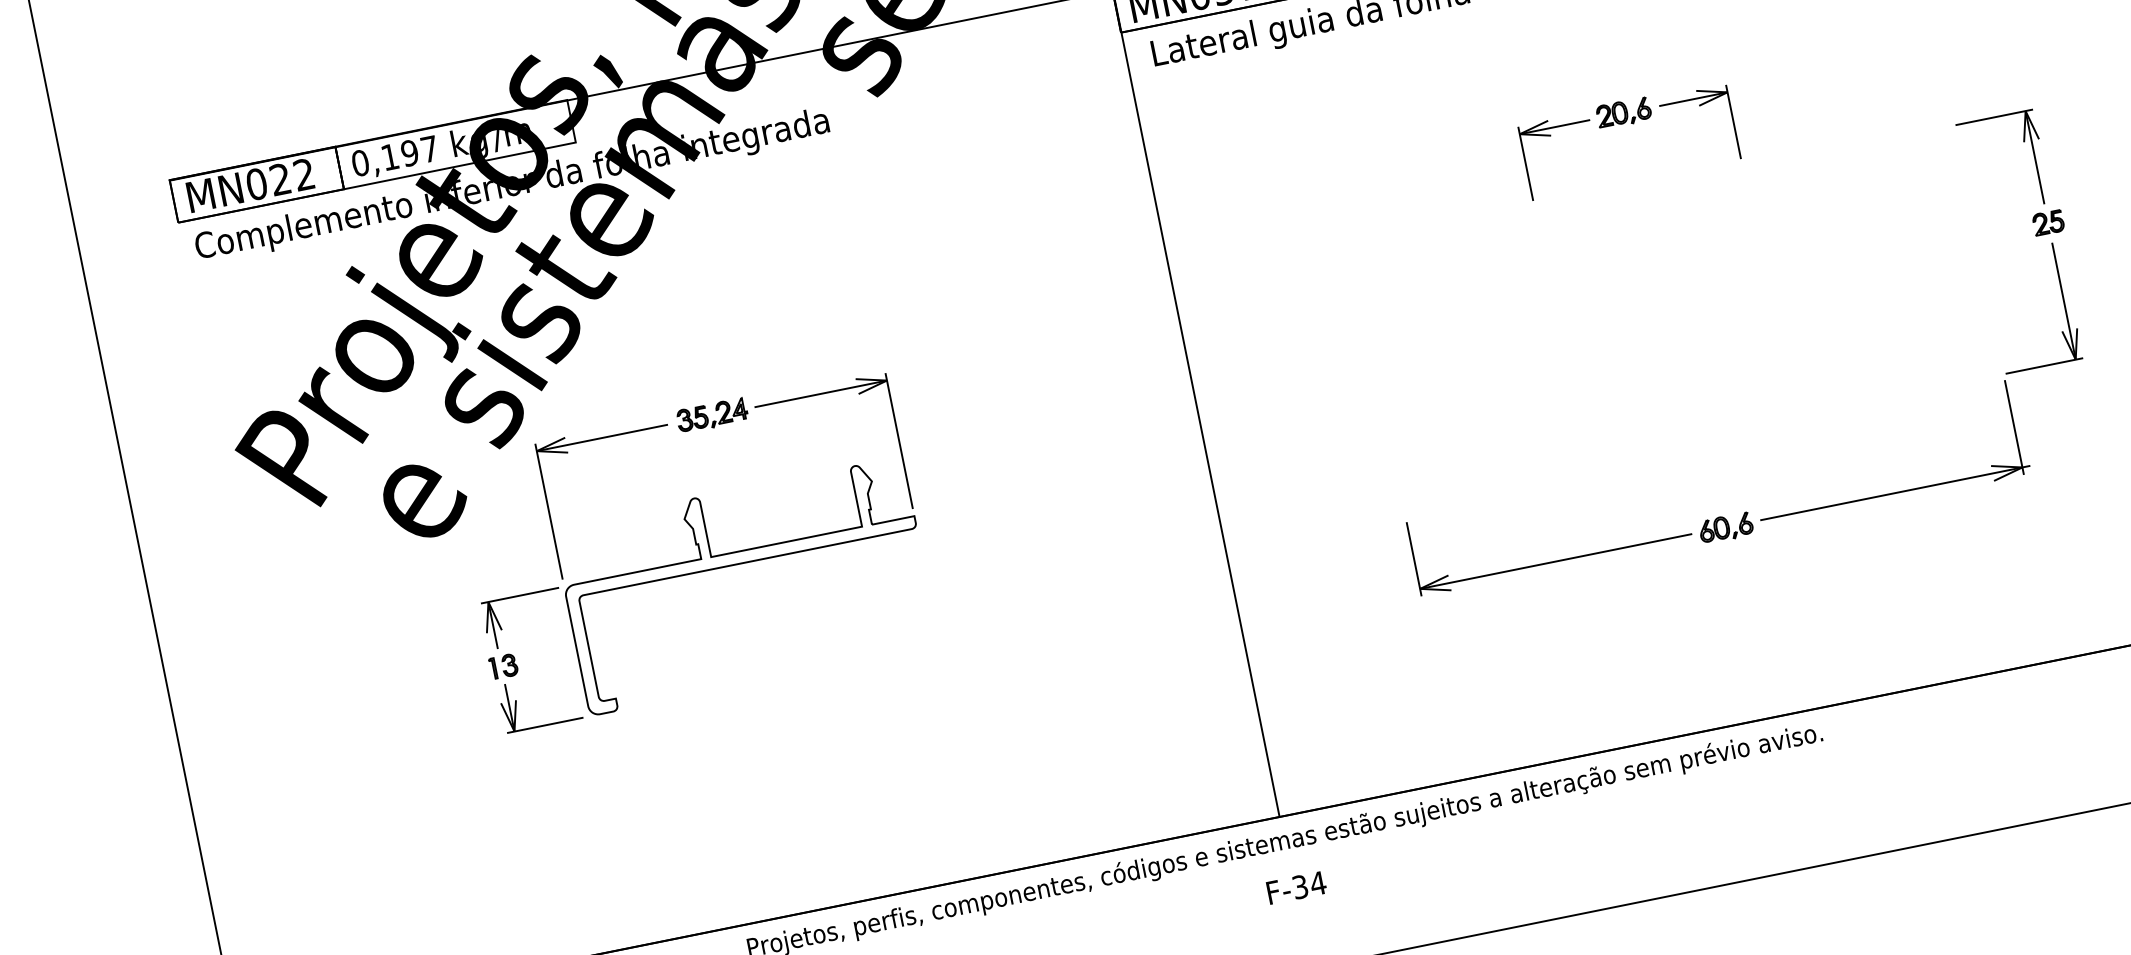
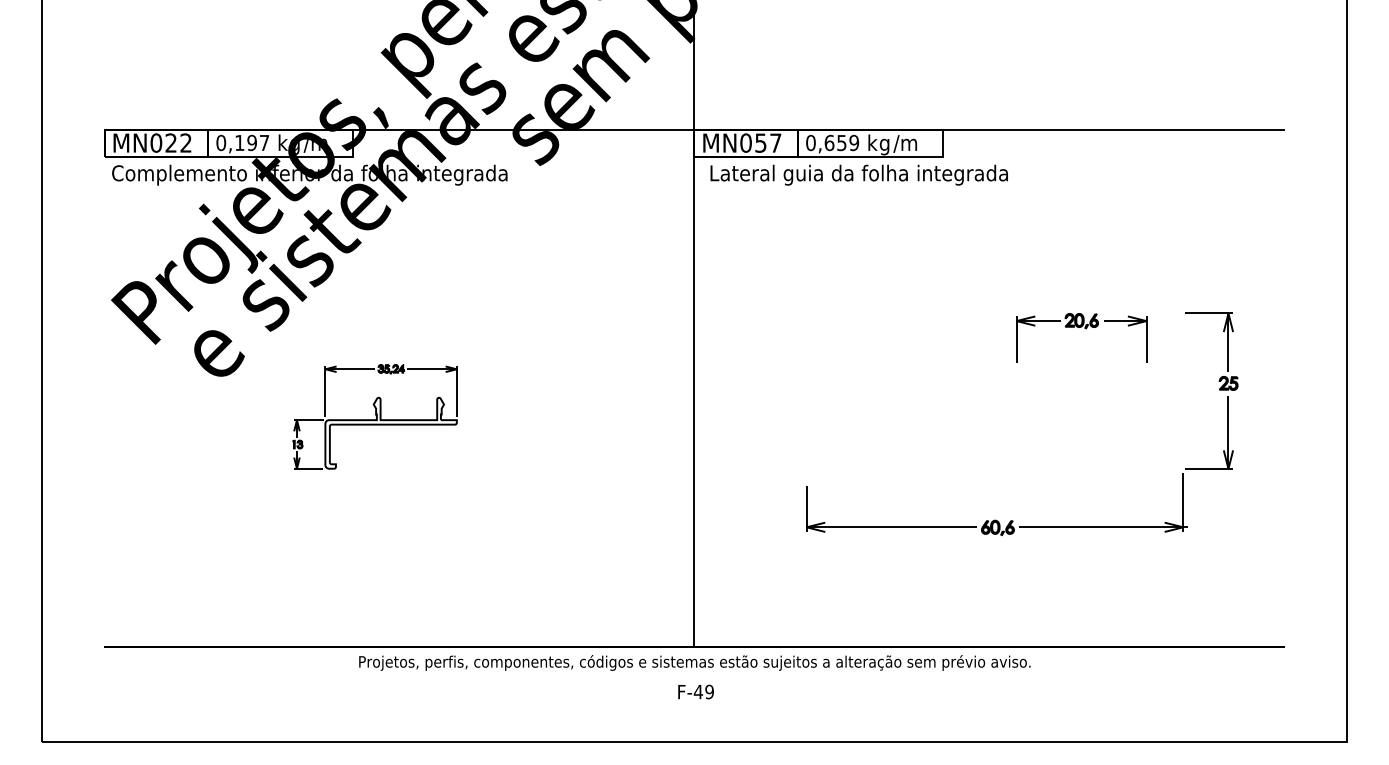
part: (1634, 125) -> (1086, 329), moved
part: (693, 551) -> (374, 416), size x0.6
text: (1308, 884) -> (703, 691), F-34 -> F-49

